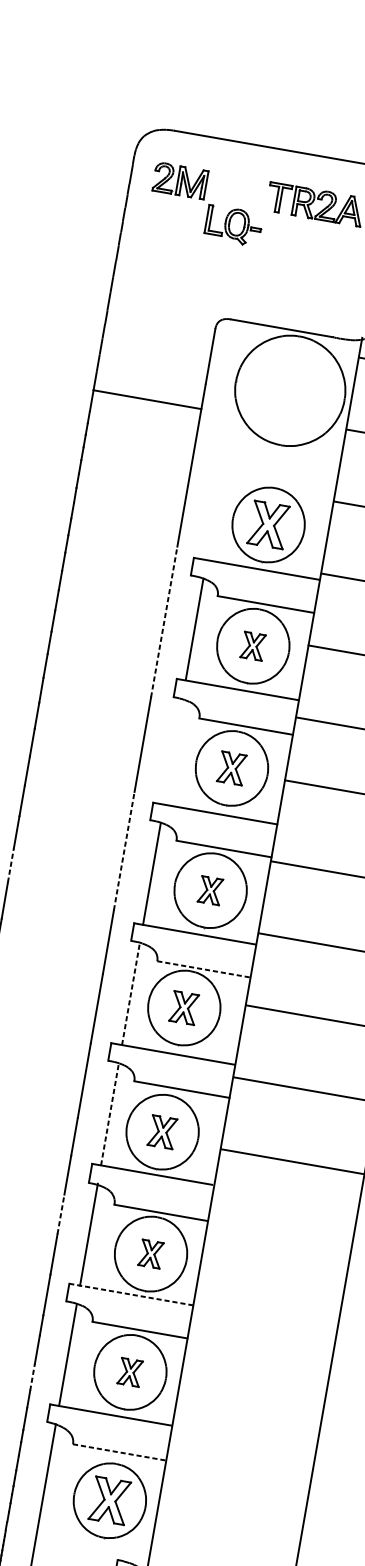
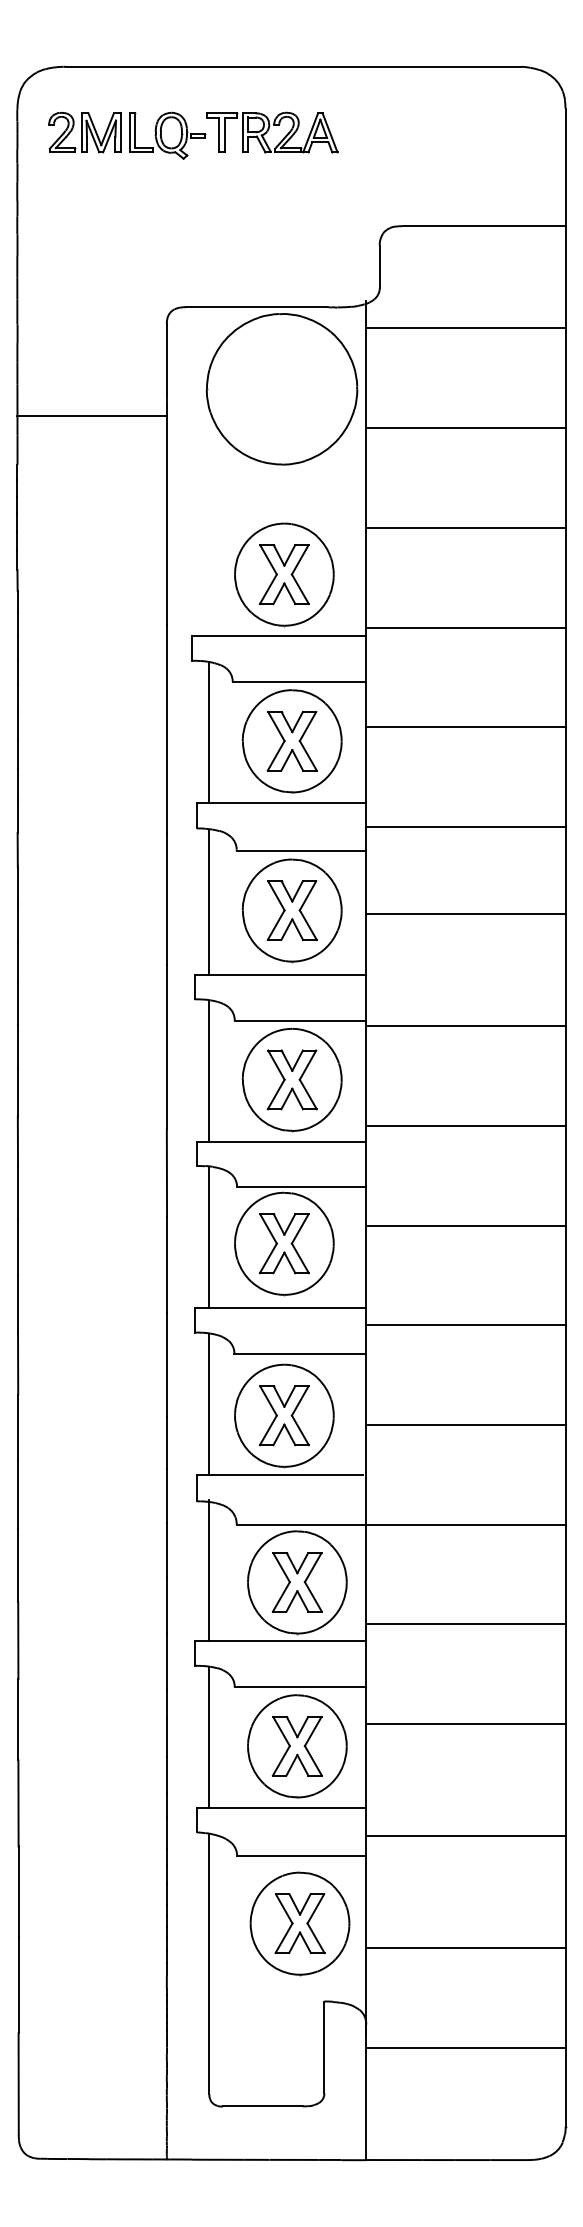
part: (233, 225) -> (167, 135), moved
line: (147, 399) -> (91, 415), moved
line: (164, 621) -> (166, 729), dashed -> solid
part: (252, 646) -> (291, 741), size x1.67
line: (173, 752) -> (209, 902), added
part: (231, 768) -> (291, 910), size x1.43
line: (124, 850) -> (166, 1046), dashed -> solid
line: (10, 865) -> (17, 1093), dashed -> solid
part: (210, 890) -> (291, 1079), size x1.67
line: (203, 969) -> (301, 1187), dashed -> solid
line: (131, 994) -> (209, 1237), dashed -> solid
part: (183, 1007) -> (283, 1243), size x1.43
line: (109, 1114) -> (209, 1404), dashed -> solid
part: (162, 1131) -> (283, 1415), size x1.43
line: (61, 1213) -> (167, 1549), dashed -> solid
line: (280, 1233) -> (466, 1524), added
part: (151, 1254) -> (297, 1582), size x1.67
line: (131, 1294) -> (280, 1641), dashed -> solid
line: (267, 1305) -> (466, 1624), added
part: (129, 1372) -> (296, 1746), size x1.67
line: (32, 1377) -> (167, 1775), dashed -> solid
line: (255, 1377) -> (466, 1724), added
line: (119, 1452) -> (301, 1856), dashed -> solid
line: (241, 1458) -> (466, 1836), added
line: (226, 1539) -> (466, 1948), added

